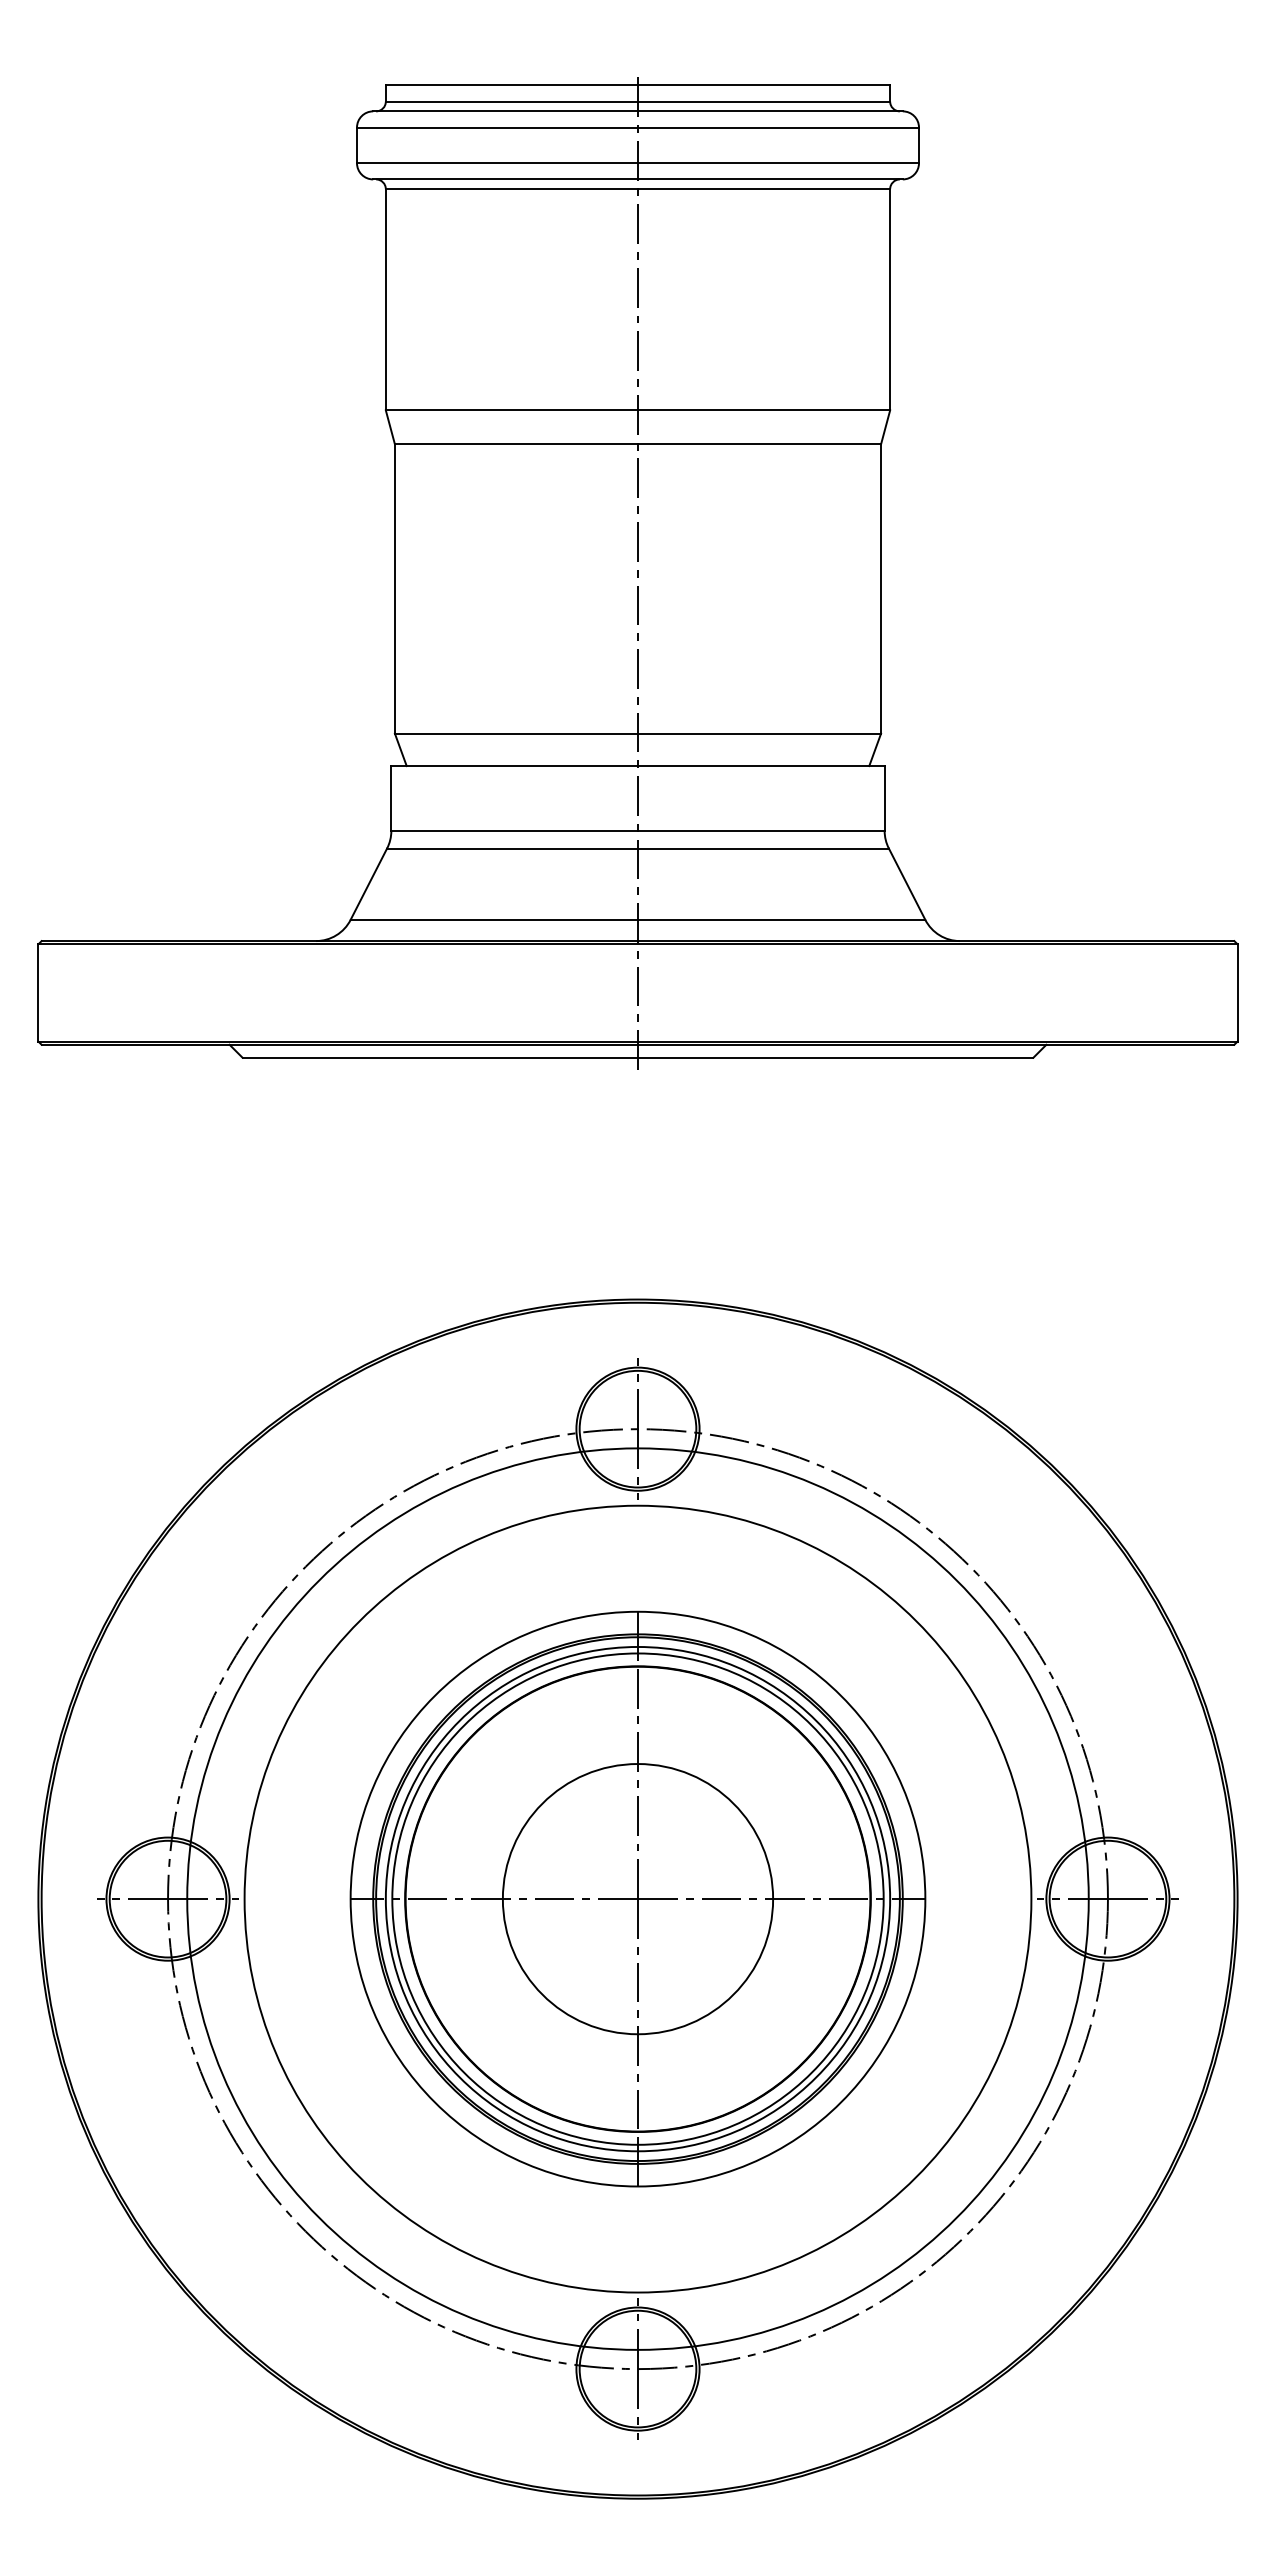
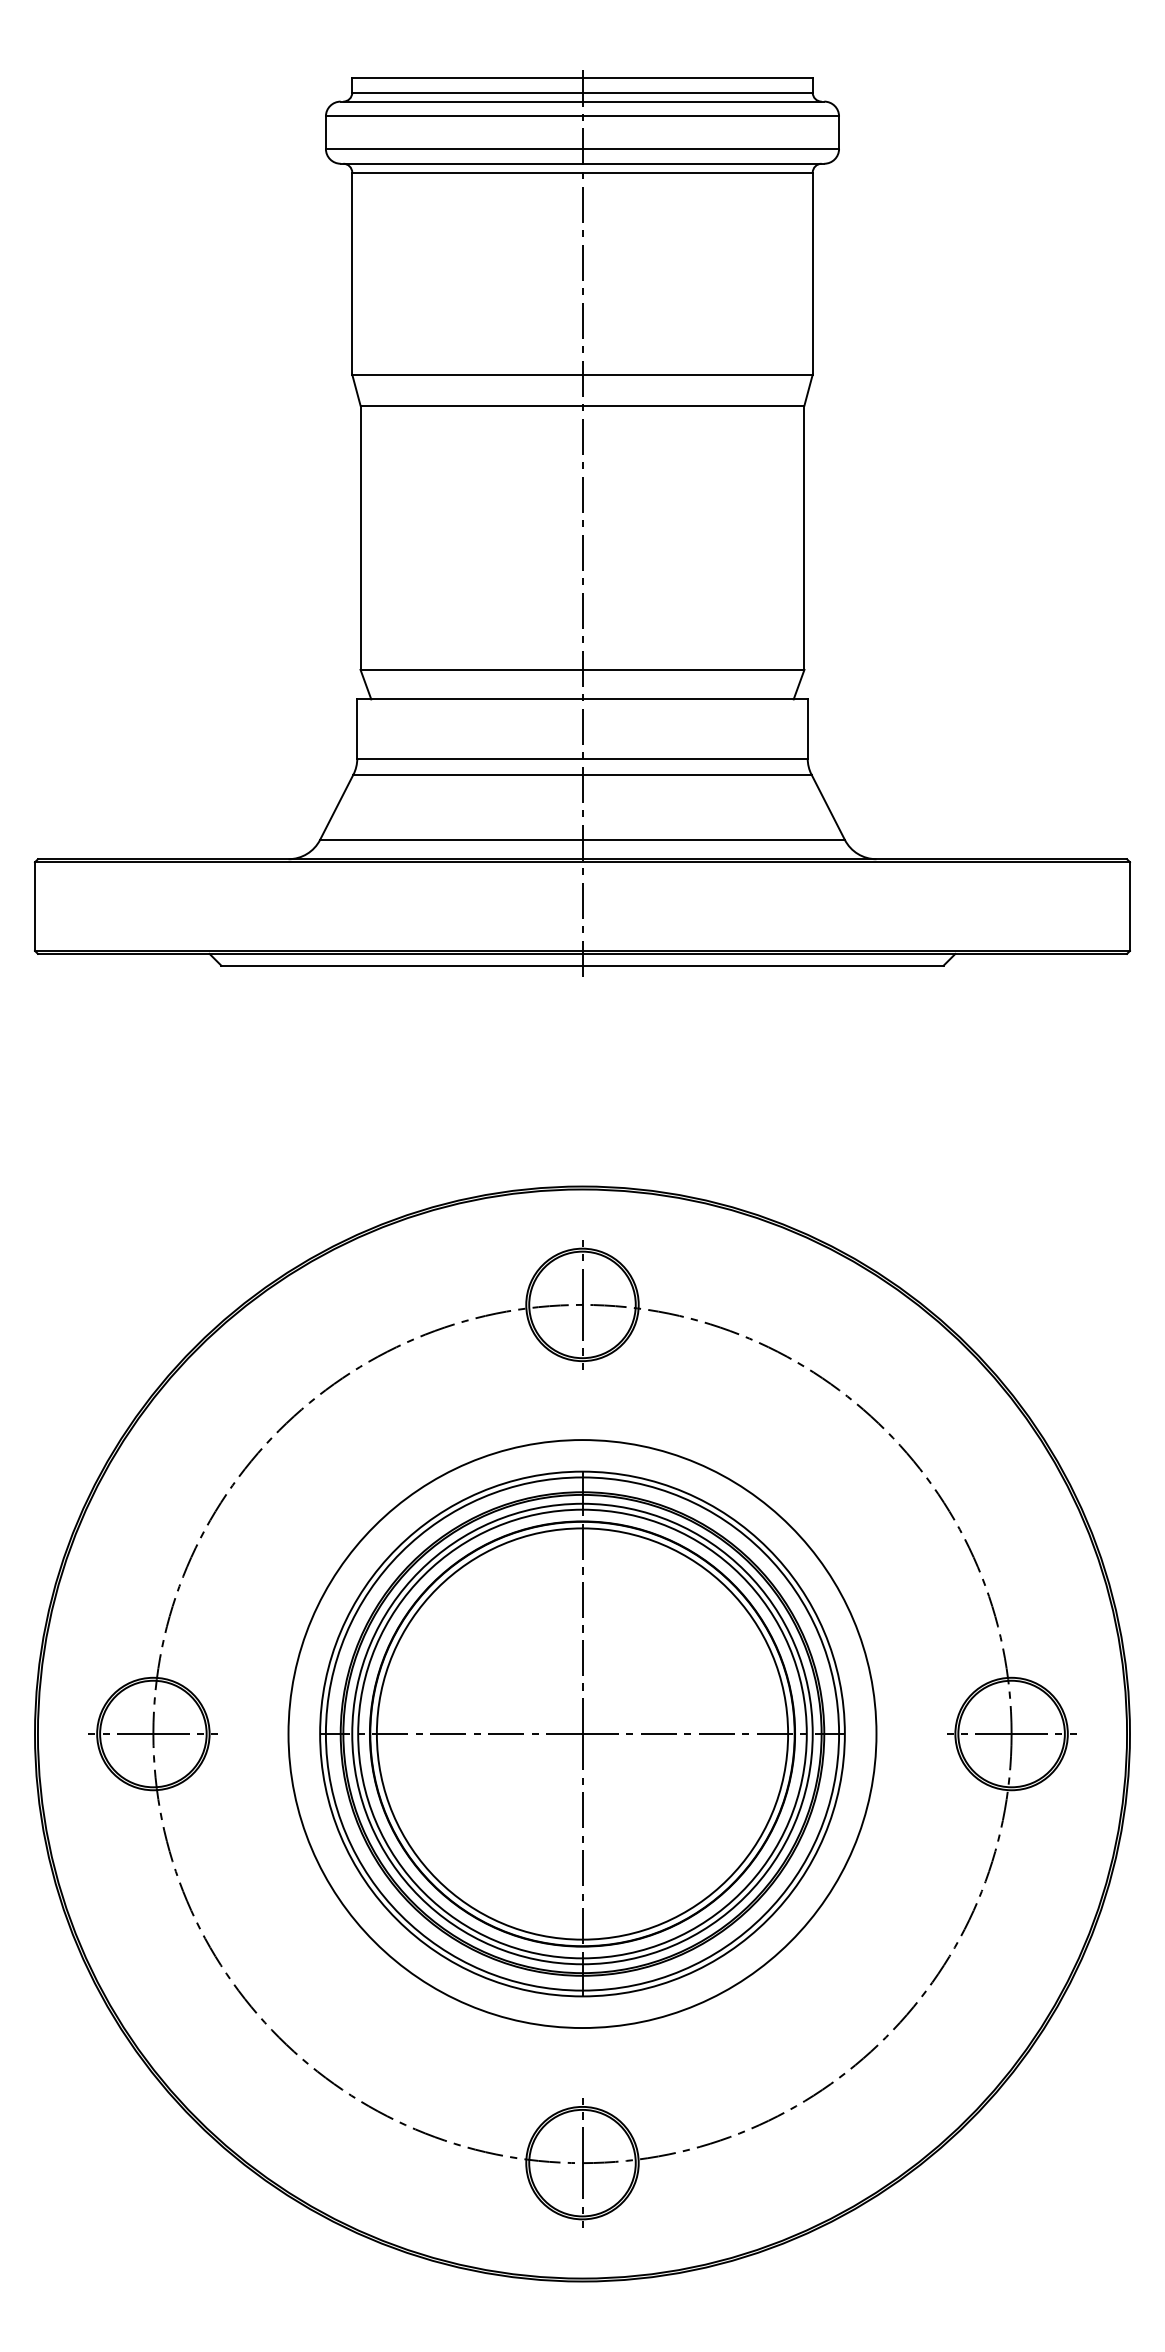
circle: (637, 1898) -> (582, 1733), size x1.67
circle: (637, 1899) -> (582, 1734), size x0.71
circle: (638, 1899) -> (582, 1734), size x0.71

